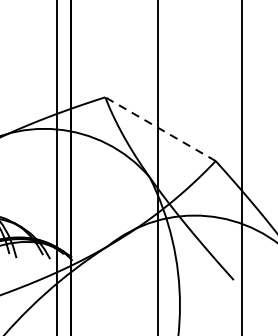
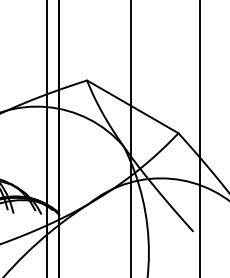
line: (160, 128) -> (132, 106), dashed -> solid

